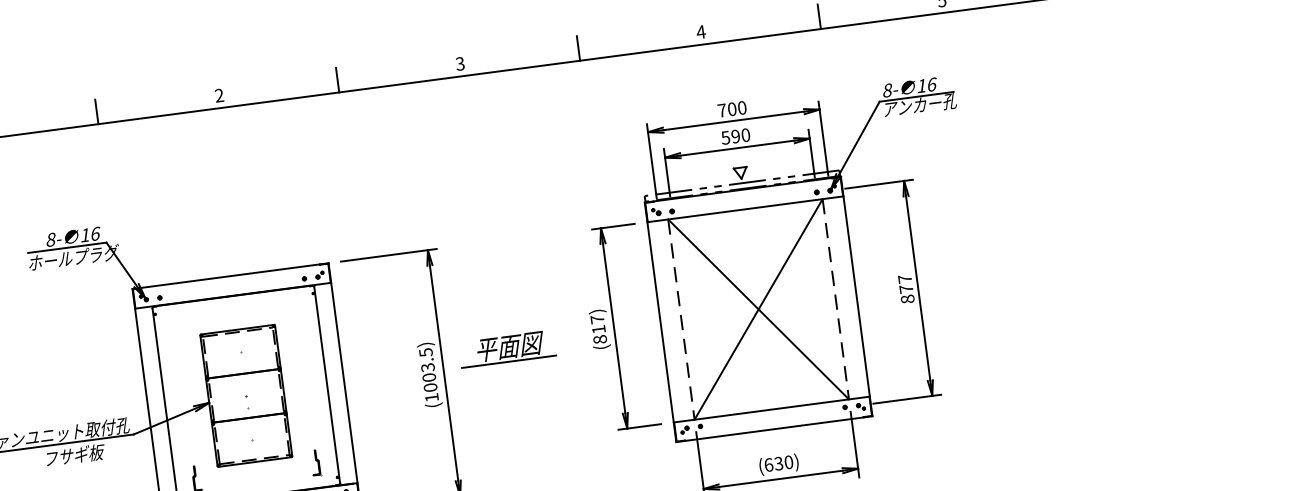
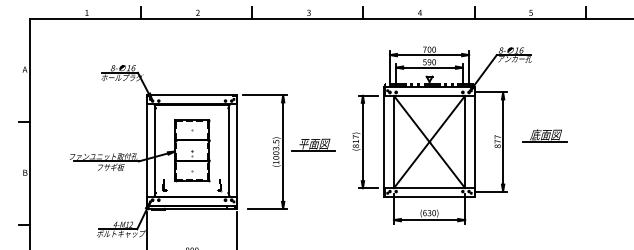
part: (1006, 262) -> (544, 135), added
line: (836, 300) -> (465, 142), dashed -> solid
line: (680, 320) -> (393, 142), dashed -> solid

